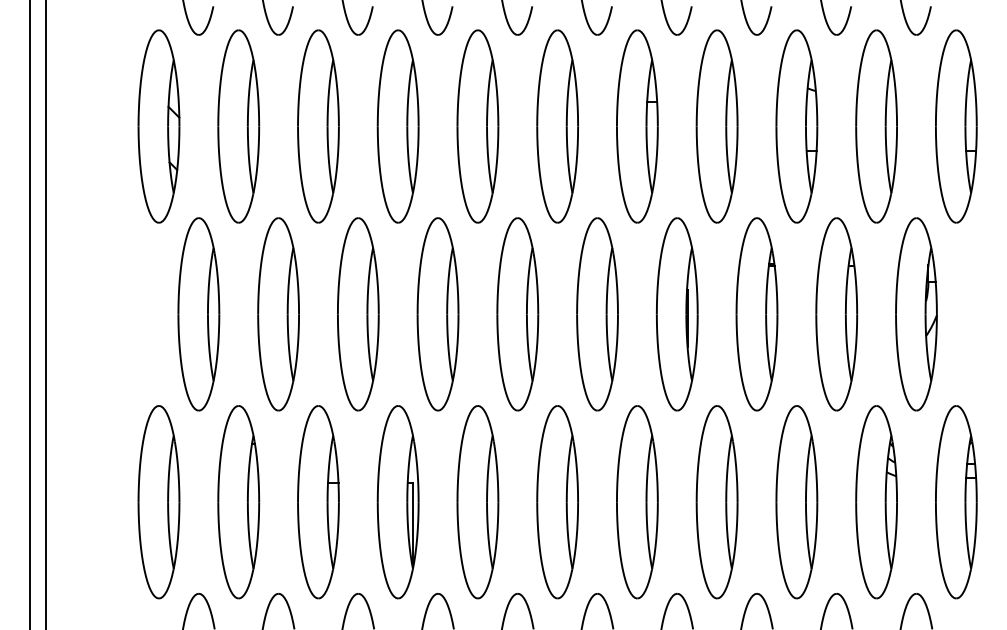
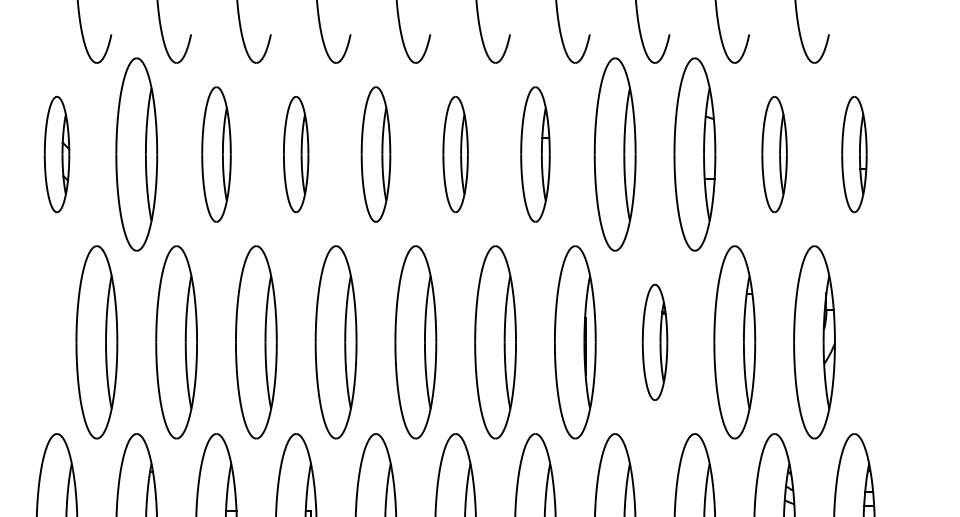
part: (158, 126) -> (56, 154), size x0.6
part: (318, 126) -> (216, 154), size x0.7
part: (397, 126) -> (295, 154), size x0.6
part: (477, 126) -> (375, 154), size x0.7
part: (557, 126) -> (455, 154), size x0.6
part: (637, 126) -> (535, 154), size x0.7
part: (876, 126) -> (774, 154), size x0.6
part: (956, 126) -> (854, 154), size x0.6
part: (756, 314) -> (654, 342), size x0.6

